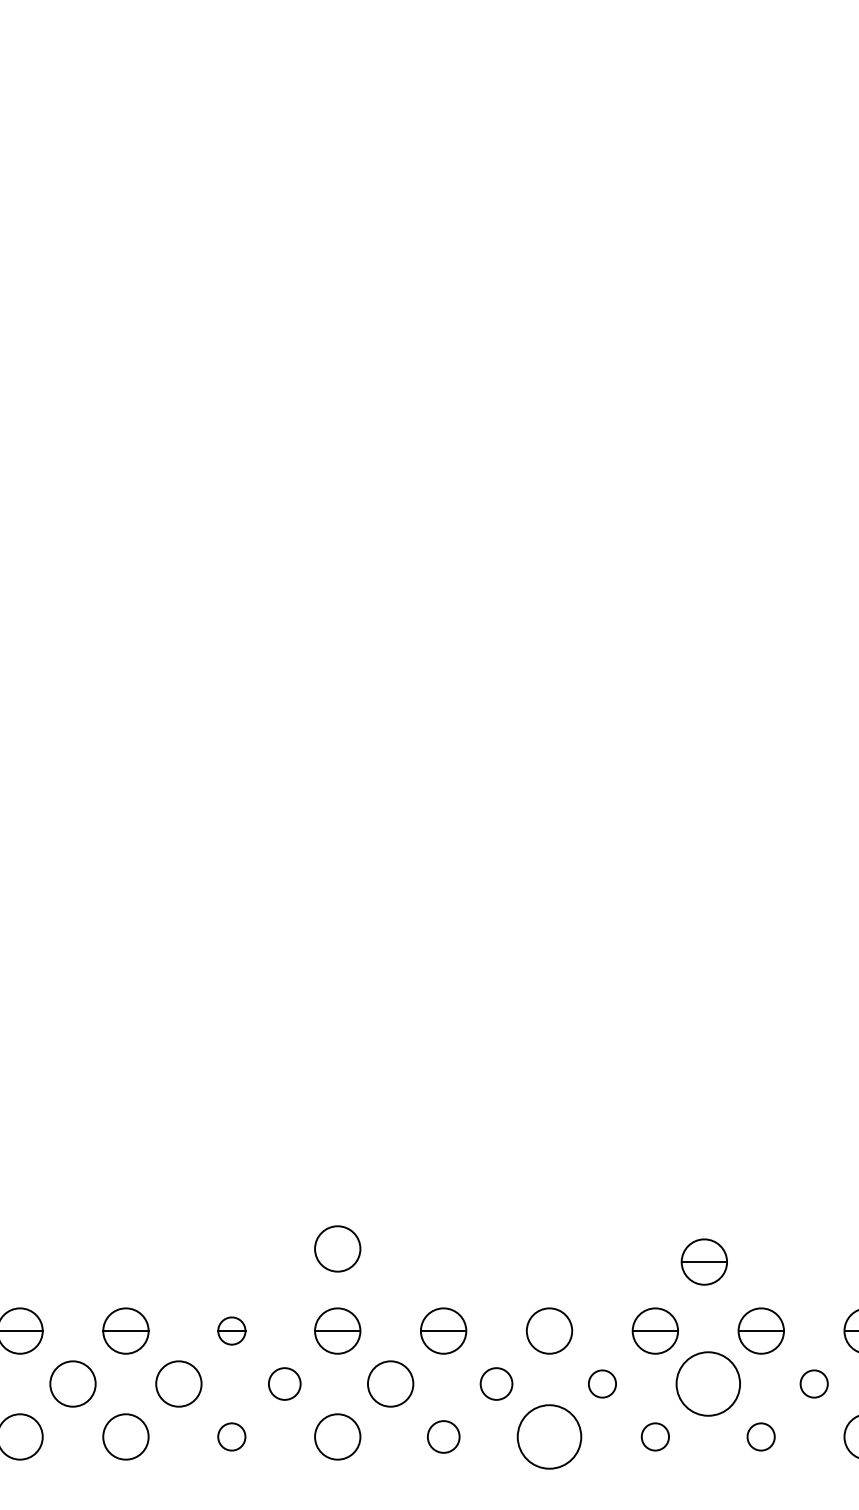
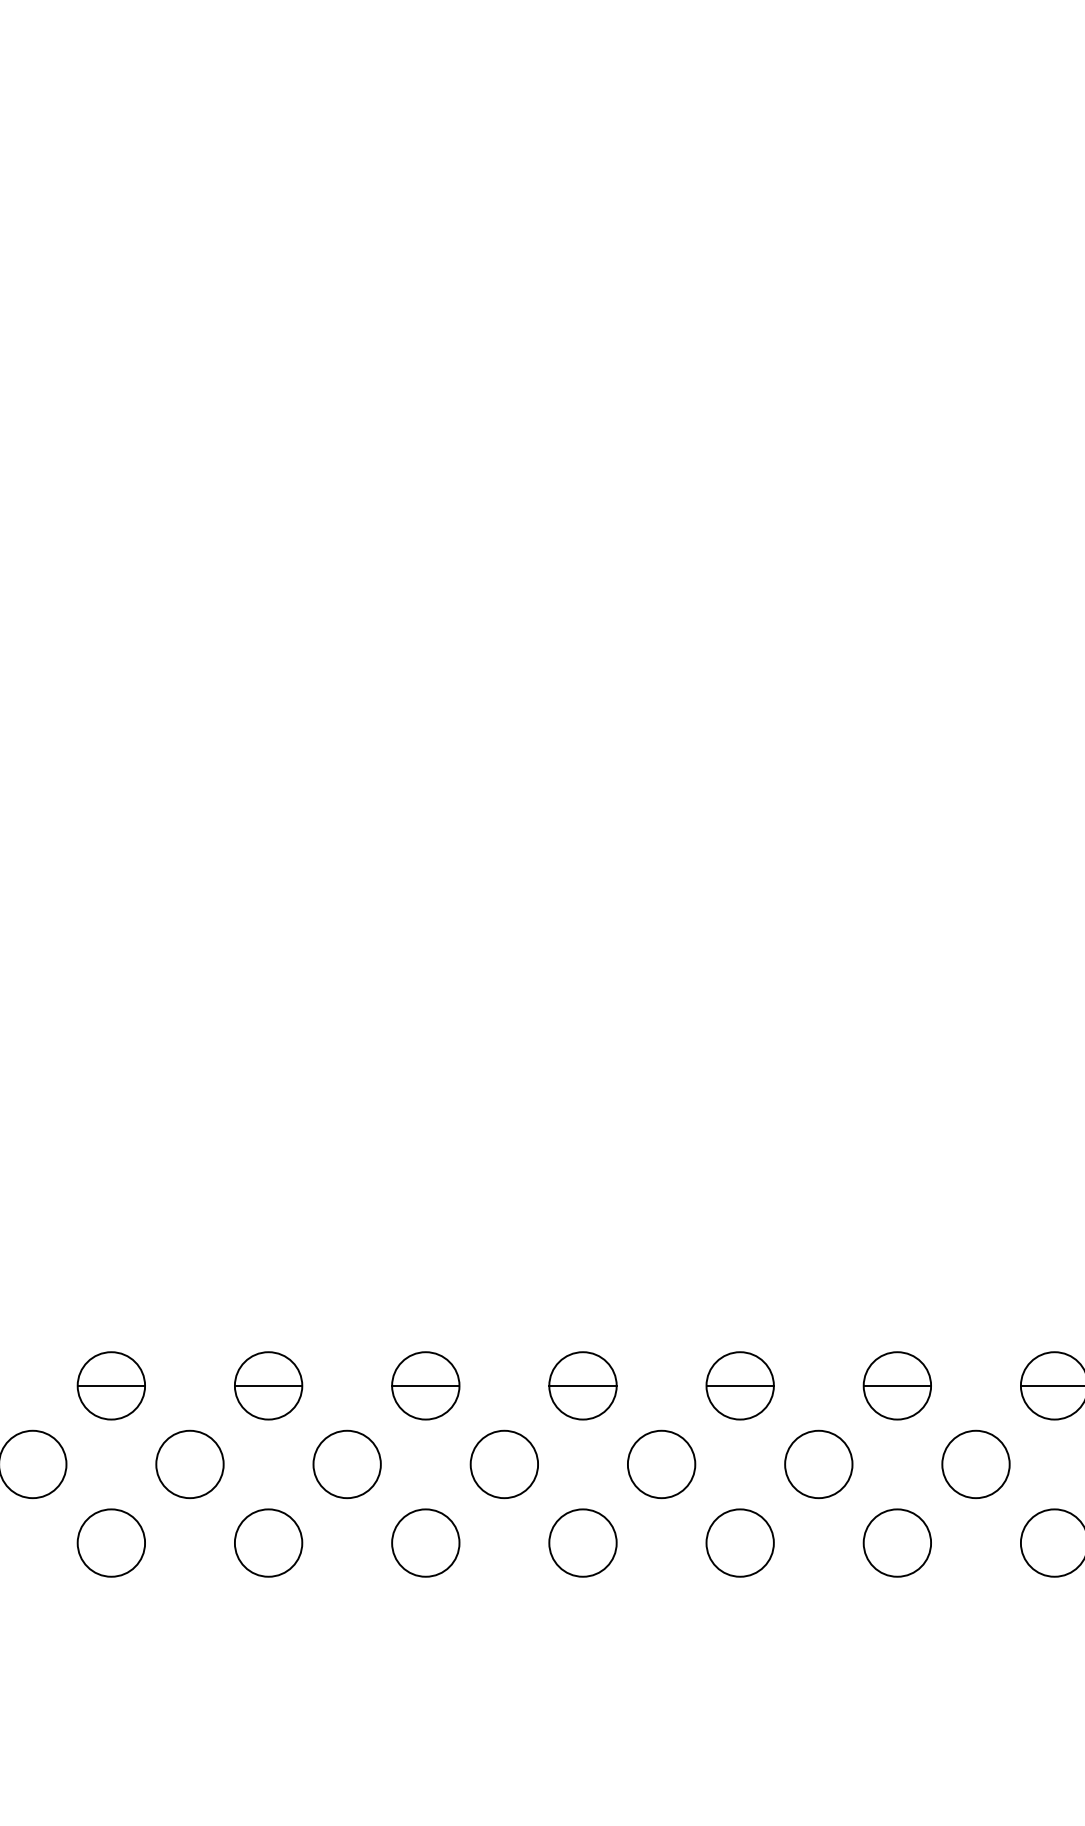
circle: (337, 1248) -> (268, 1263), removed
part: (703, 1261) -> (811, 1282), removed
part: (231, 1330) -> (110, 1385), size x1.67
line: (549, 1331) -> (582, 1386), added
circle: (284, 1383) -> (189, 1463), size x1.43
circle: (496, 1383) -> (504, 1463), size x1.43
circle: (602, 1383) -> (661, 1463), size x1.67
circle: (708, 1383) -> (819, 1463), size x0.71
circle: (813, 1383) -> (974, 1463), size x1.67
circle: (231, 1436) -> (110, 1542), size x1.67
circle: (443, 1436) -> (425, 1542), size x1.43
circle: (549, 1436) -> (582, 1542), size x0.71
circle: (655, 1436) -> (740, 1542), size x1.67
circle: (760, 1436) -> (896, 1542), size x1.67

